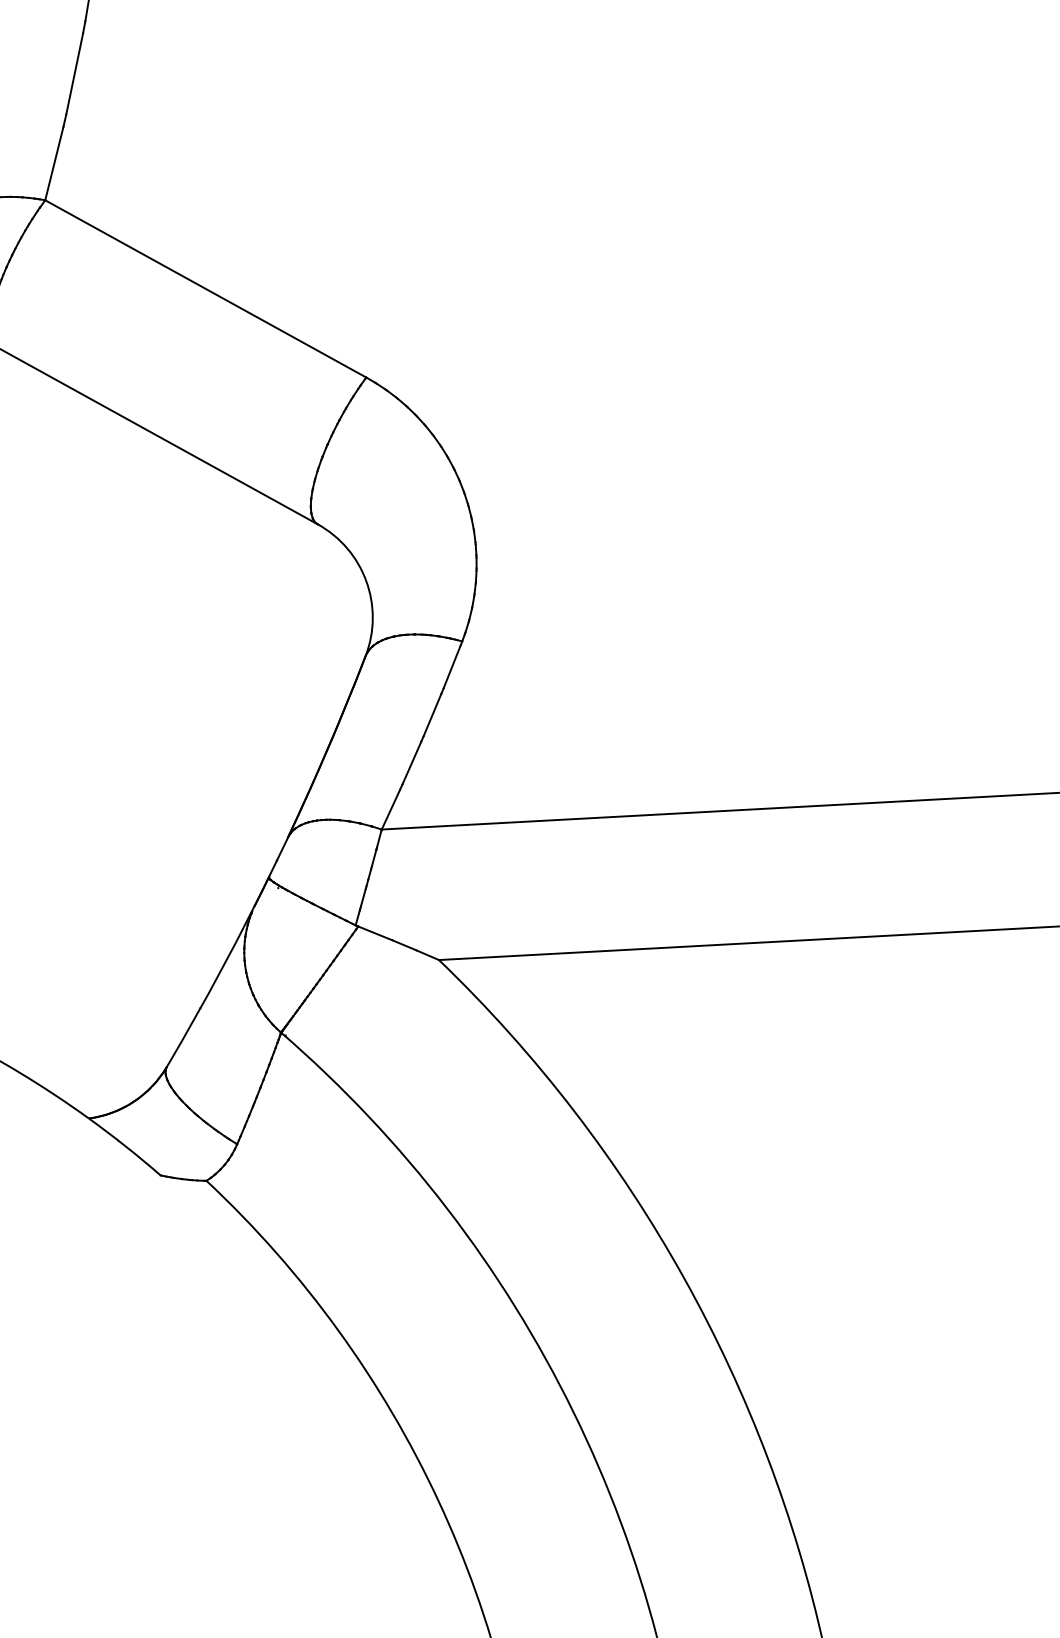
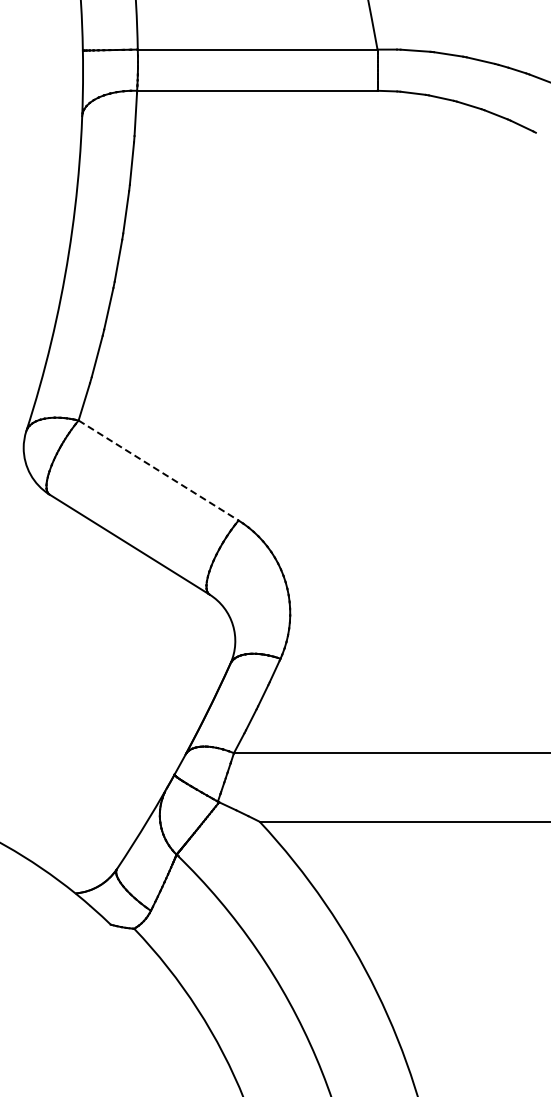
line: (207, 288) -> (159, 470), solid -> dashed

